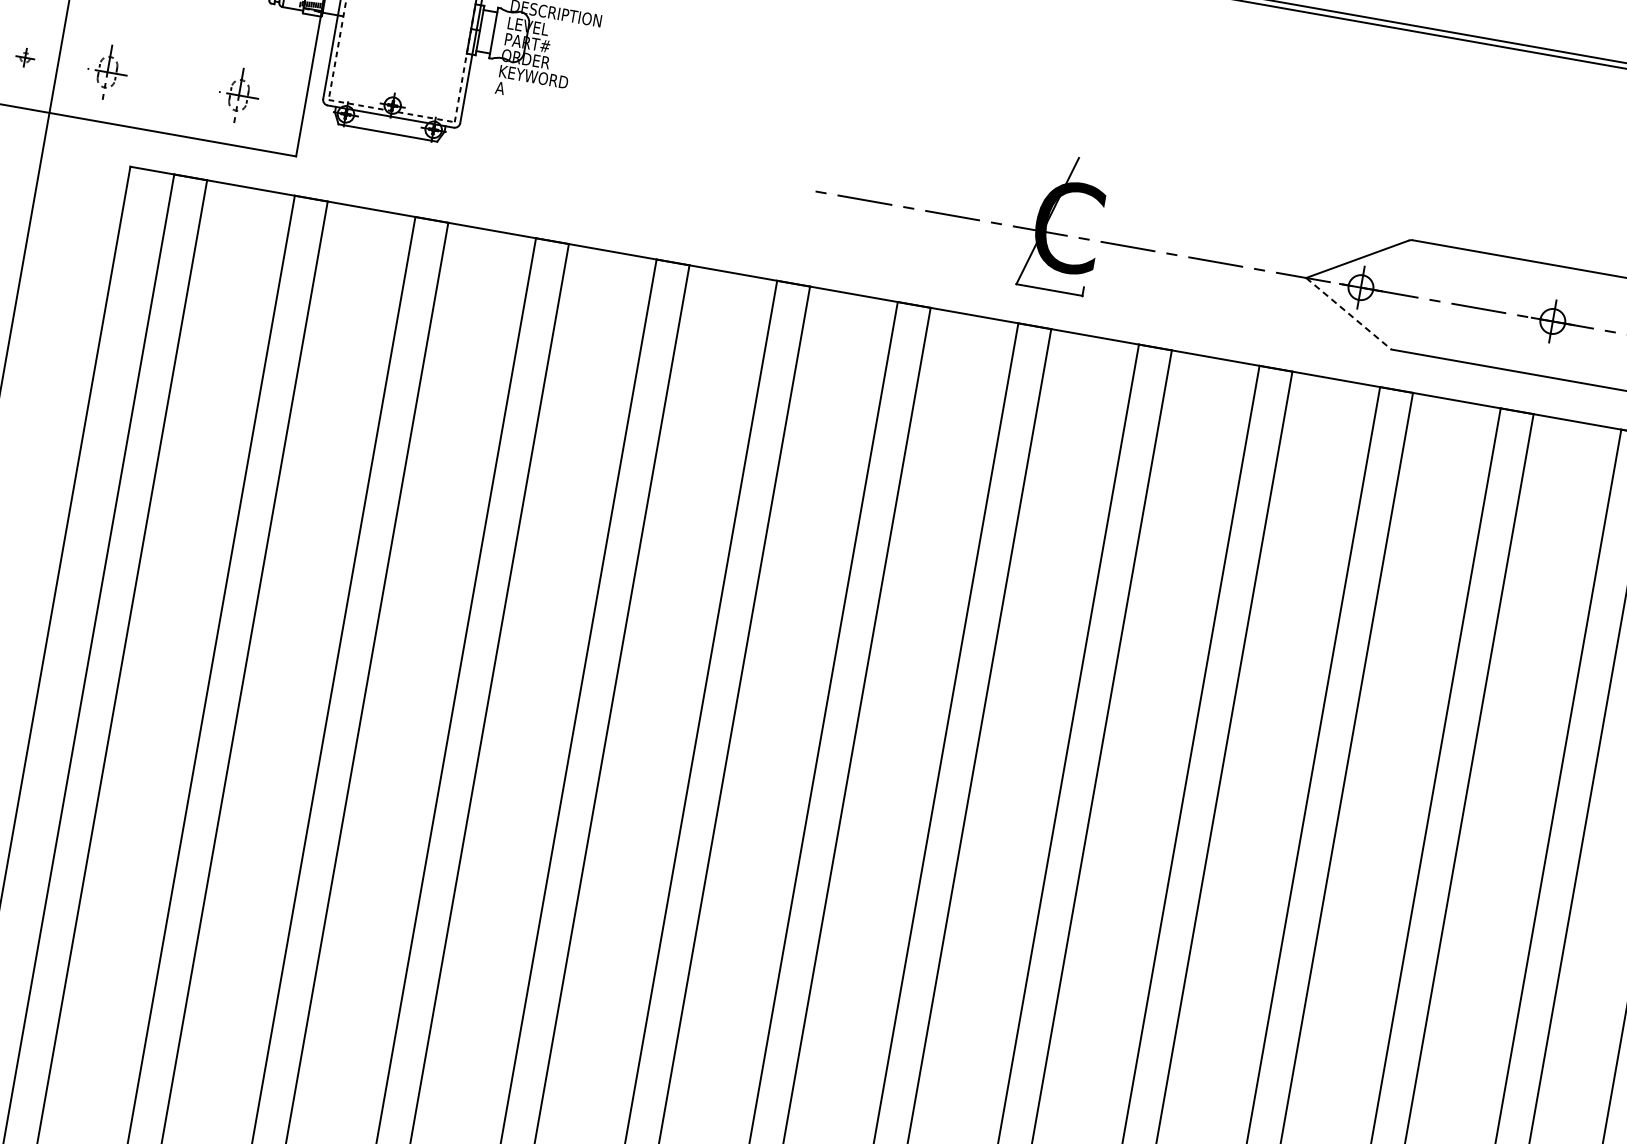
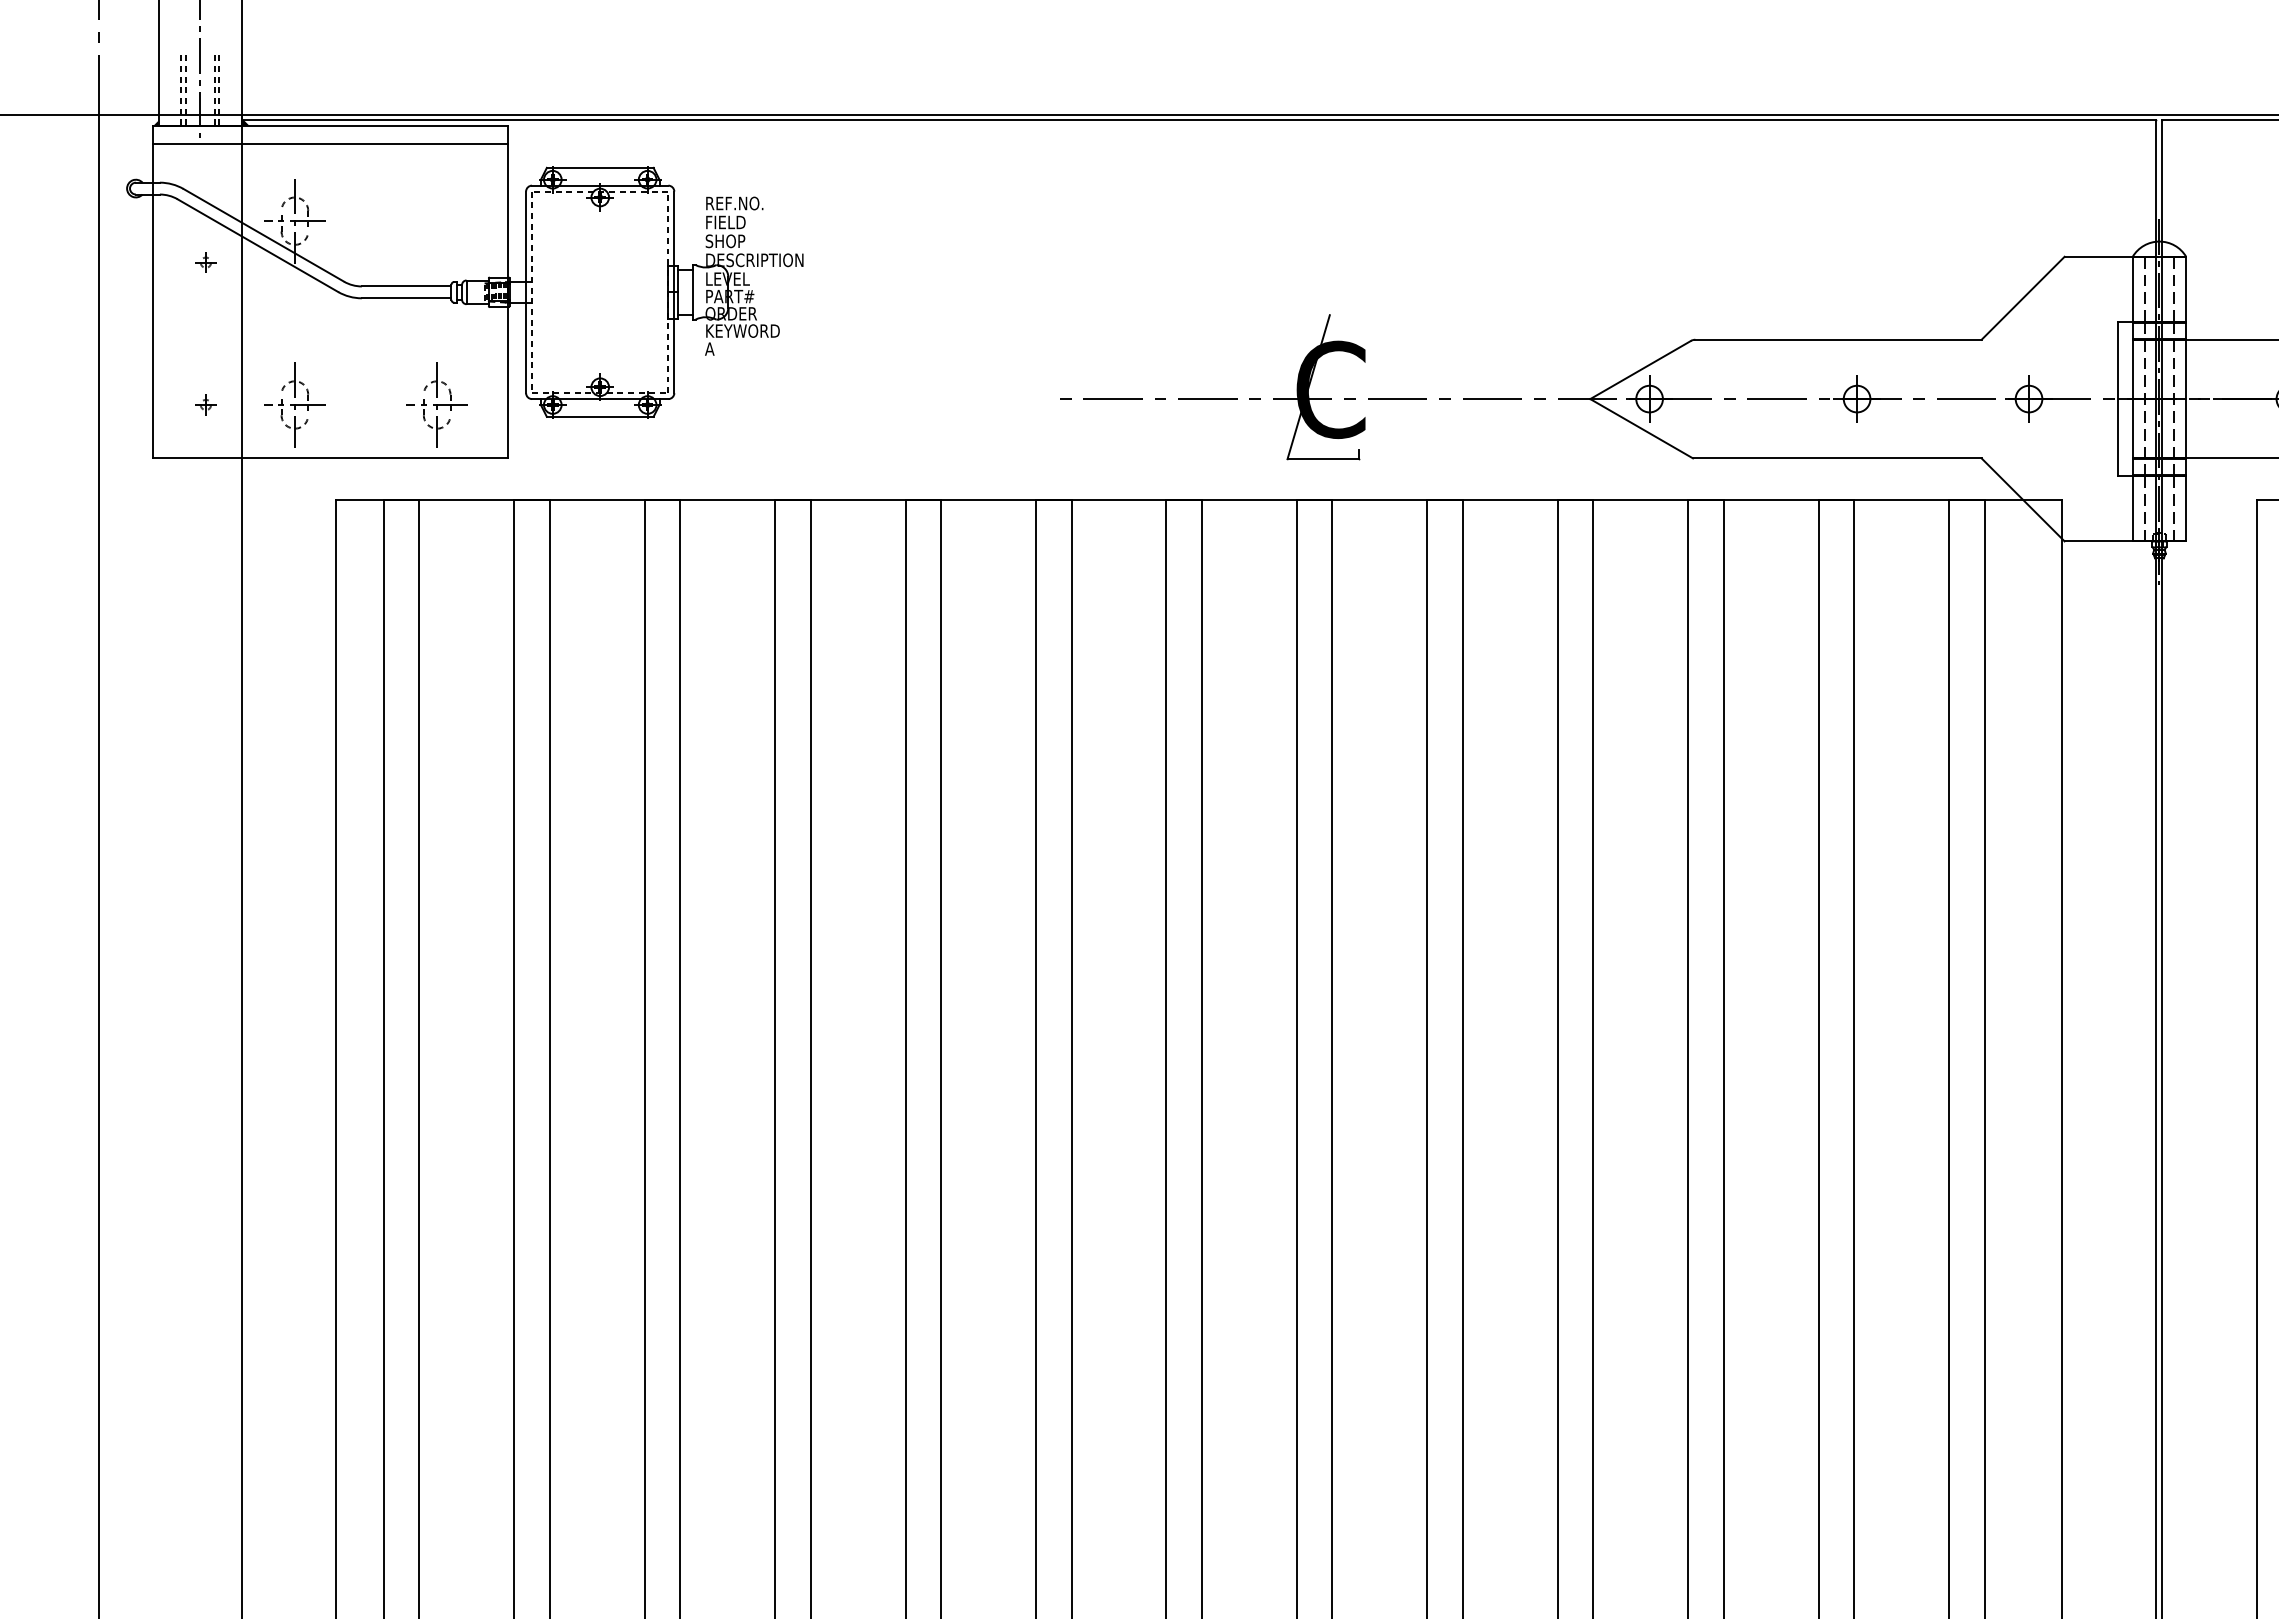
part: (107, 71) -> (294, 404), size x1.43
part: (238, 94) -> (436, 404), size x1.43
line: (1349, 313) -> (1642, 428), dashed -> solid

